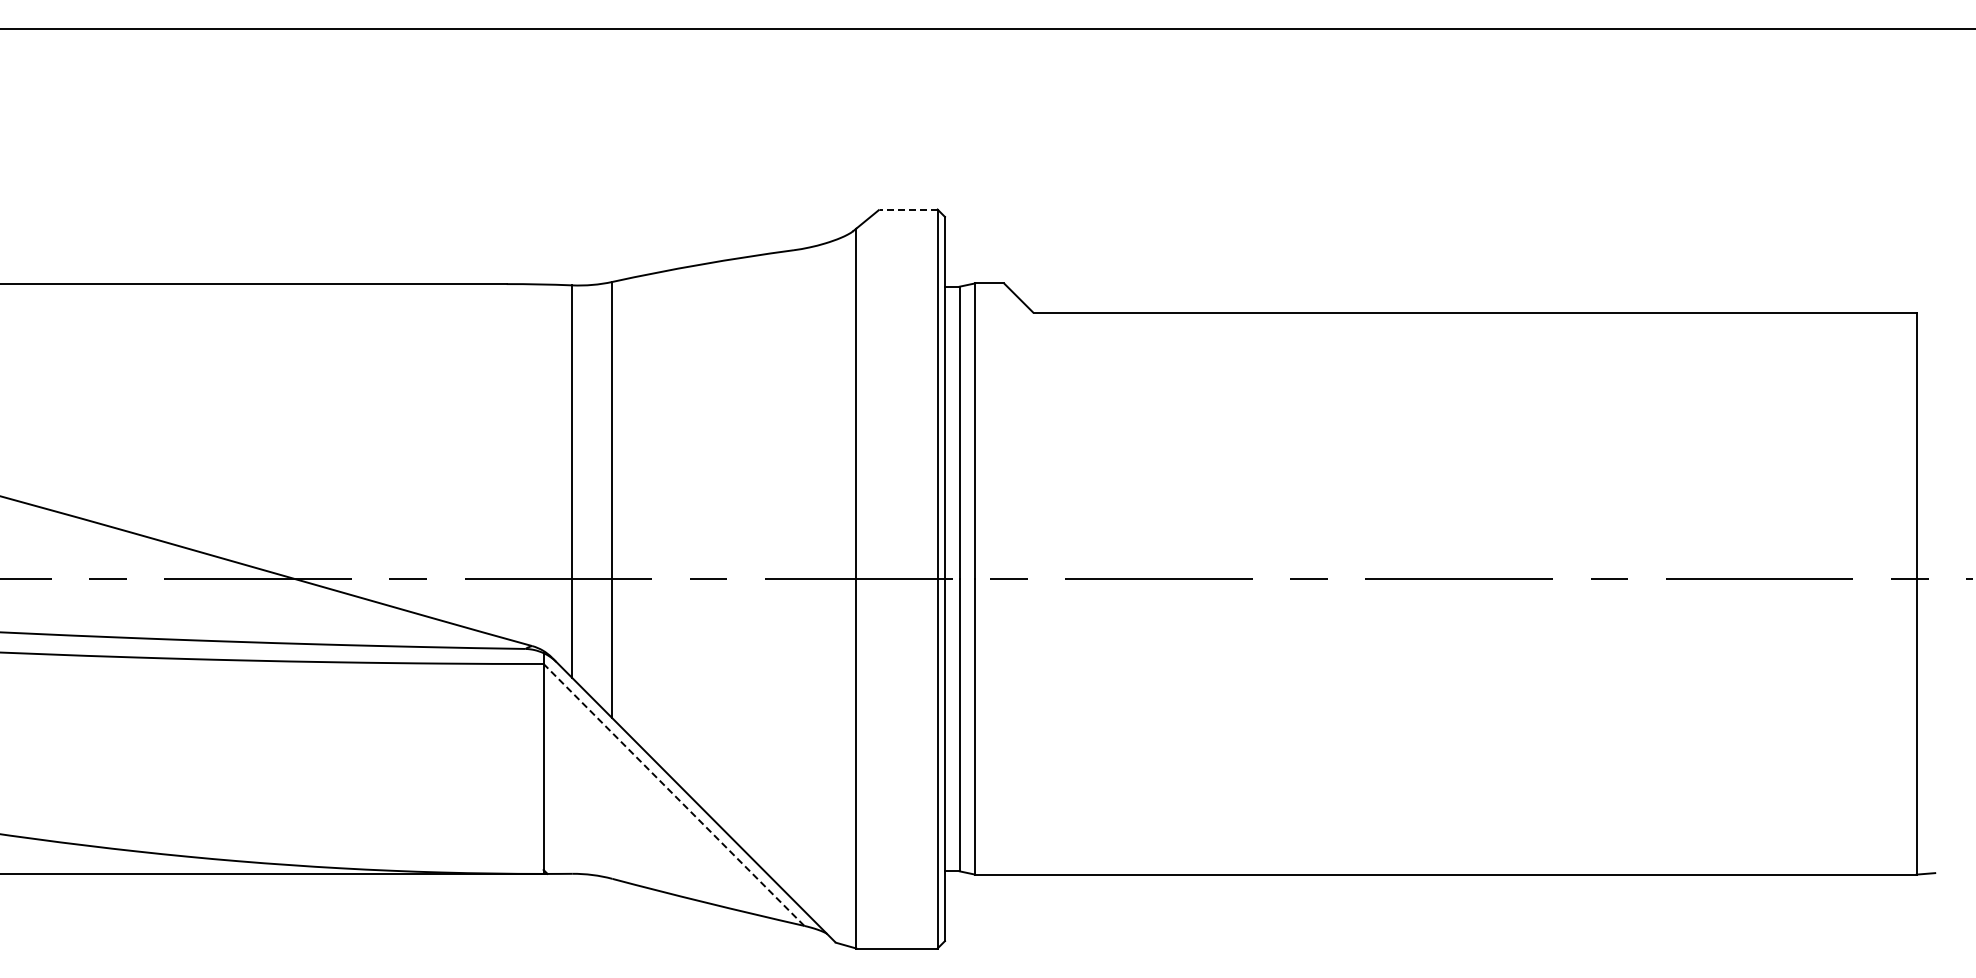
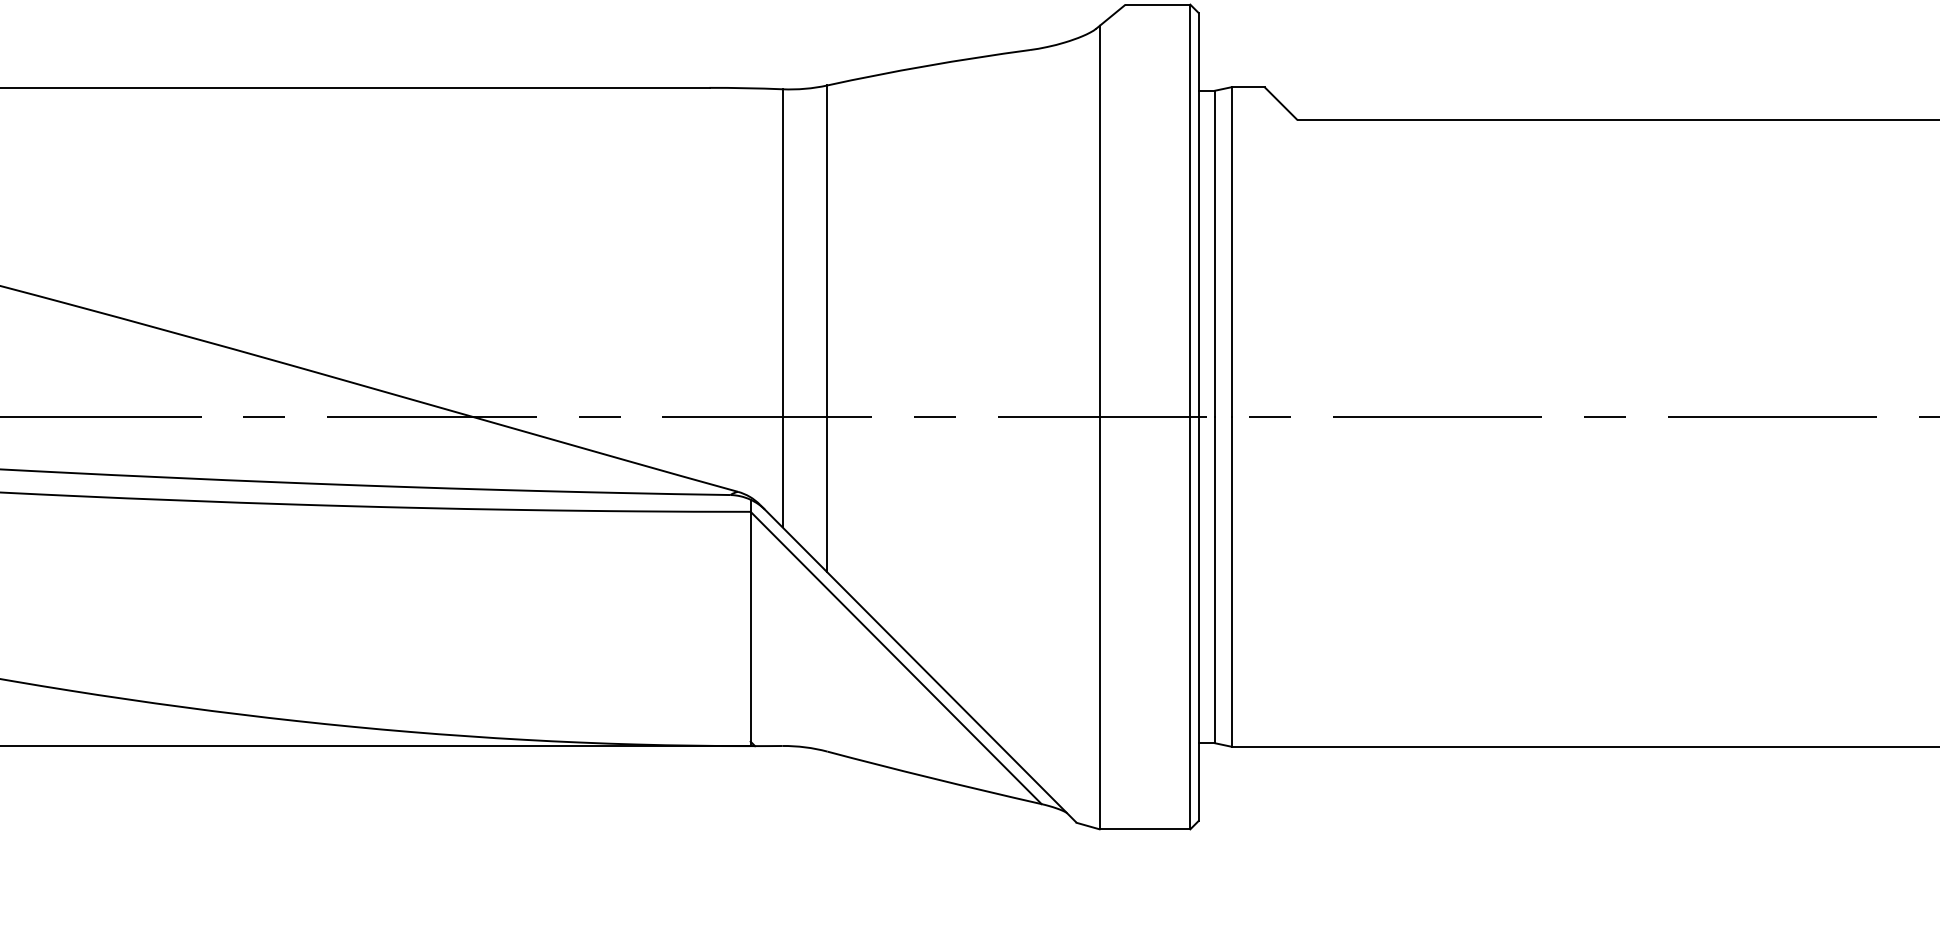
line: (908, 209) -> (1157, 4), dashed -> solid
line: (674, 794) -> (896, 657), dashed -> solid

